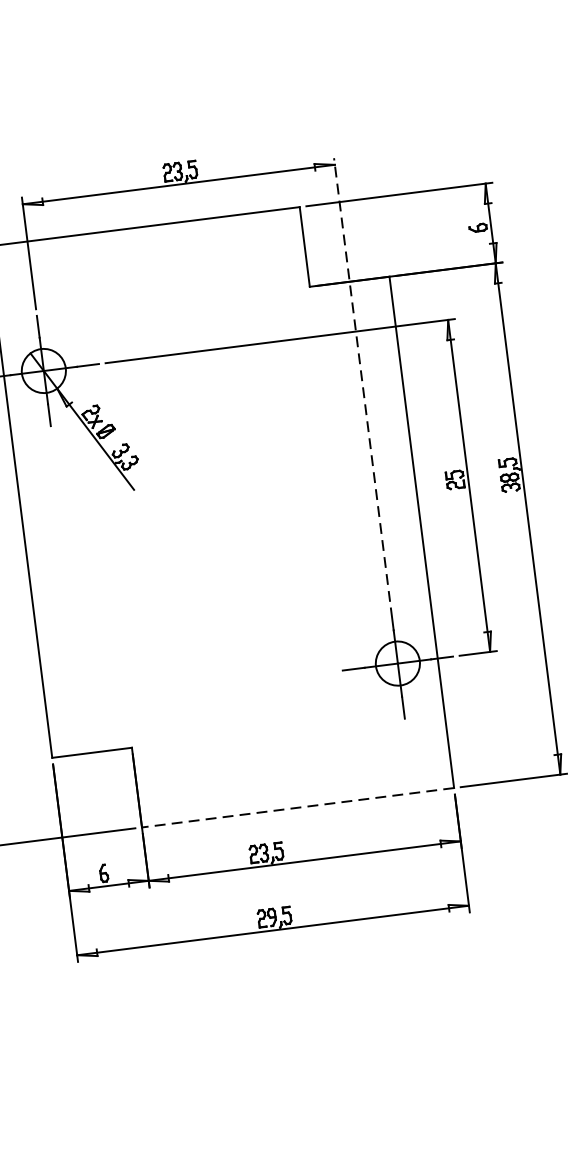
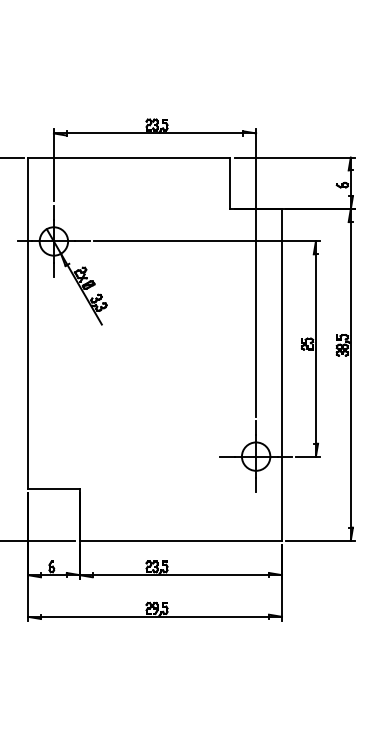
line: (362, 379) -> (256, 272), dashed -> solid
line: (297, 807) -> (180, 540), dashed -> solid

